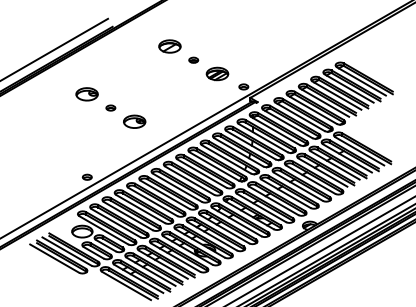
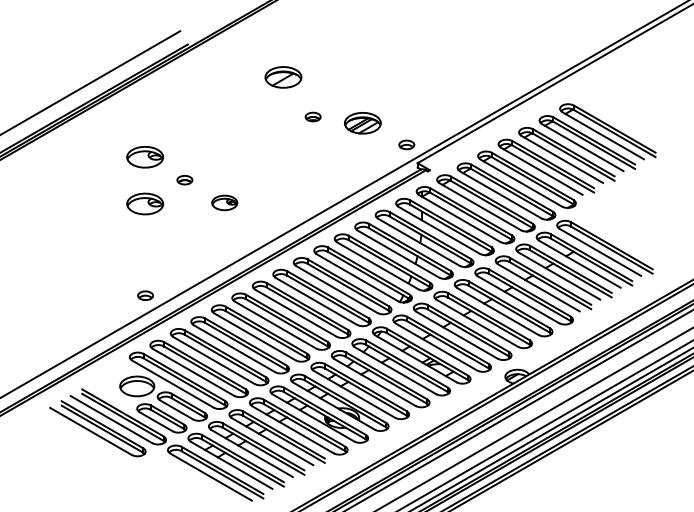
part: (193, 59) -> (312, 115), moved
part: (134, 121) -> (224, 202), size x0.7
part: (86, 122) -> (144, 204), added

